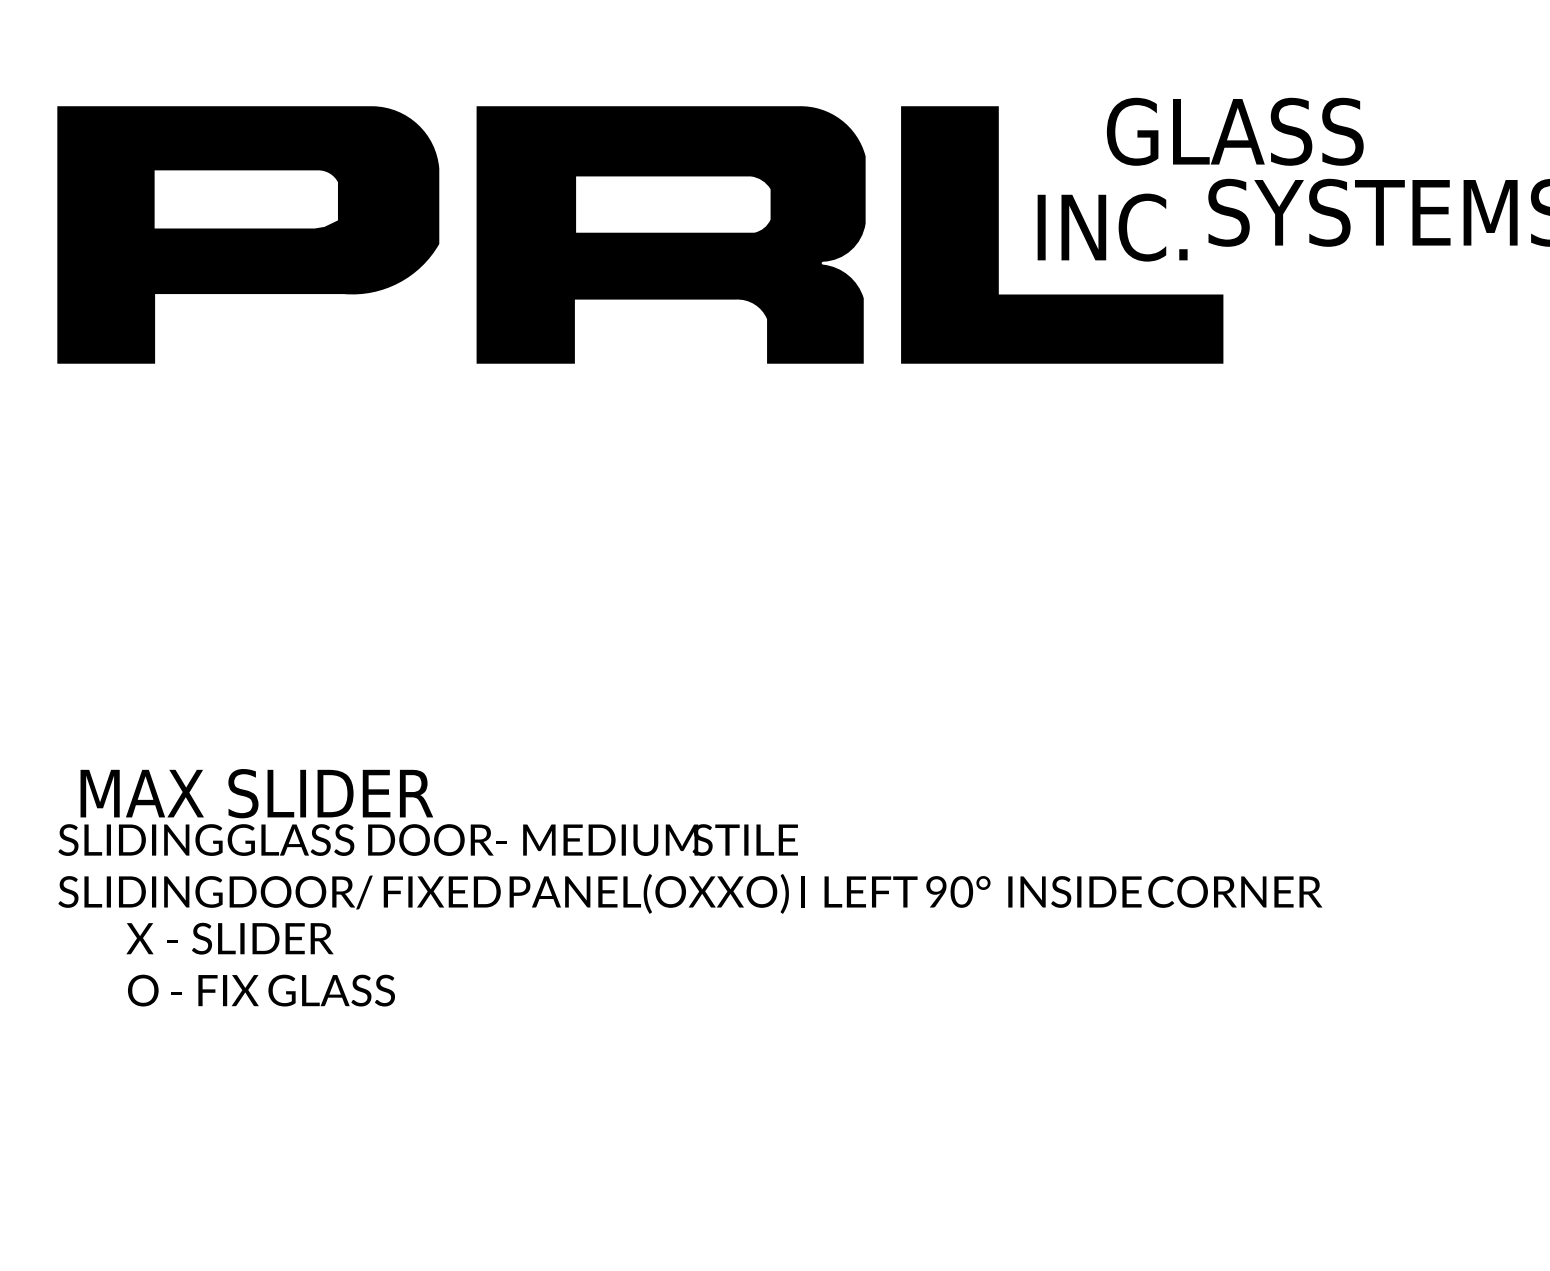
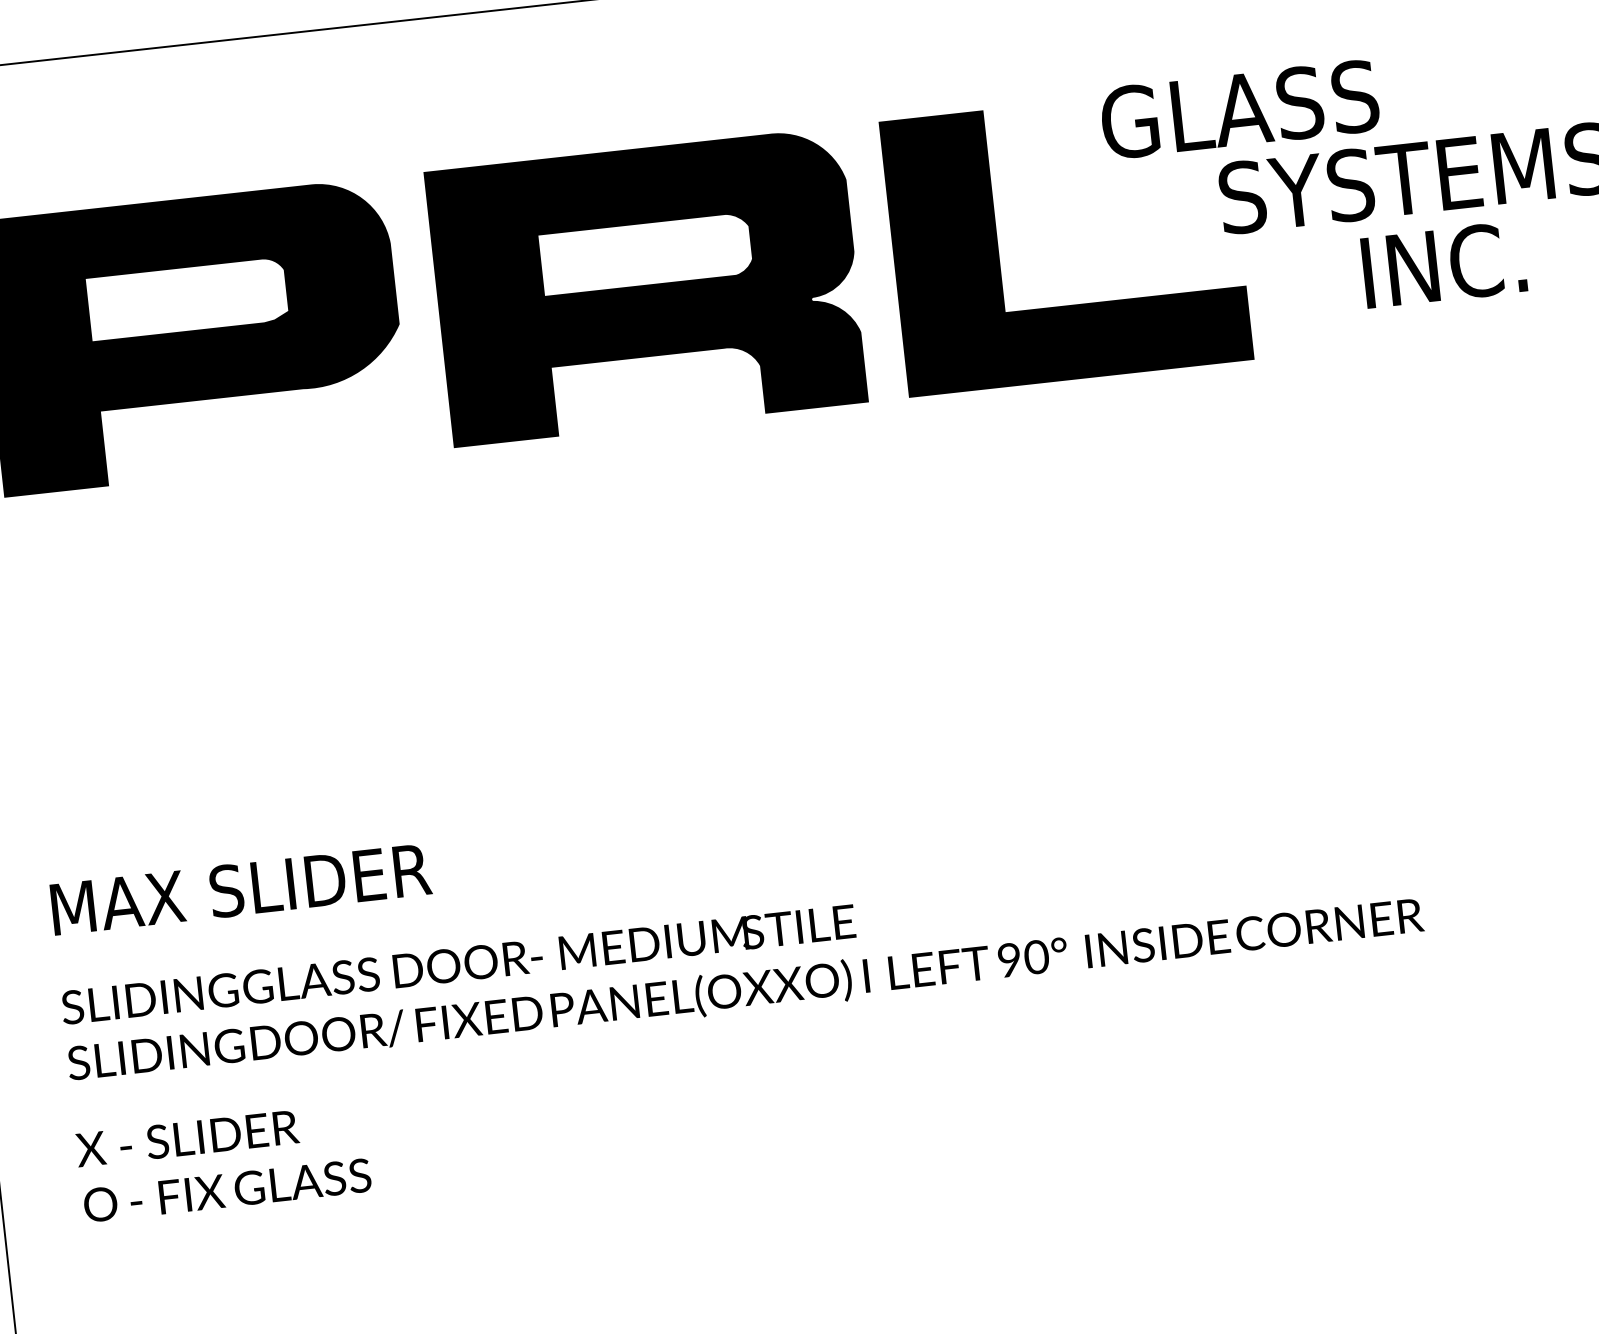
text: (1112, 227) -> (1444, 264), moved
text: (256, 793) -> (240, 889), moved
text: (260, 964) -> (223, 1162), moved

